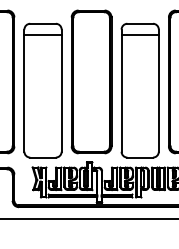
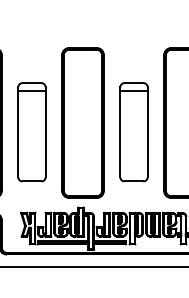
part: (42, 90) -> (31, 132), size x0.7
part: (139, 90) -> (133, 132), size x0.7

